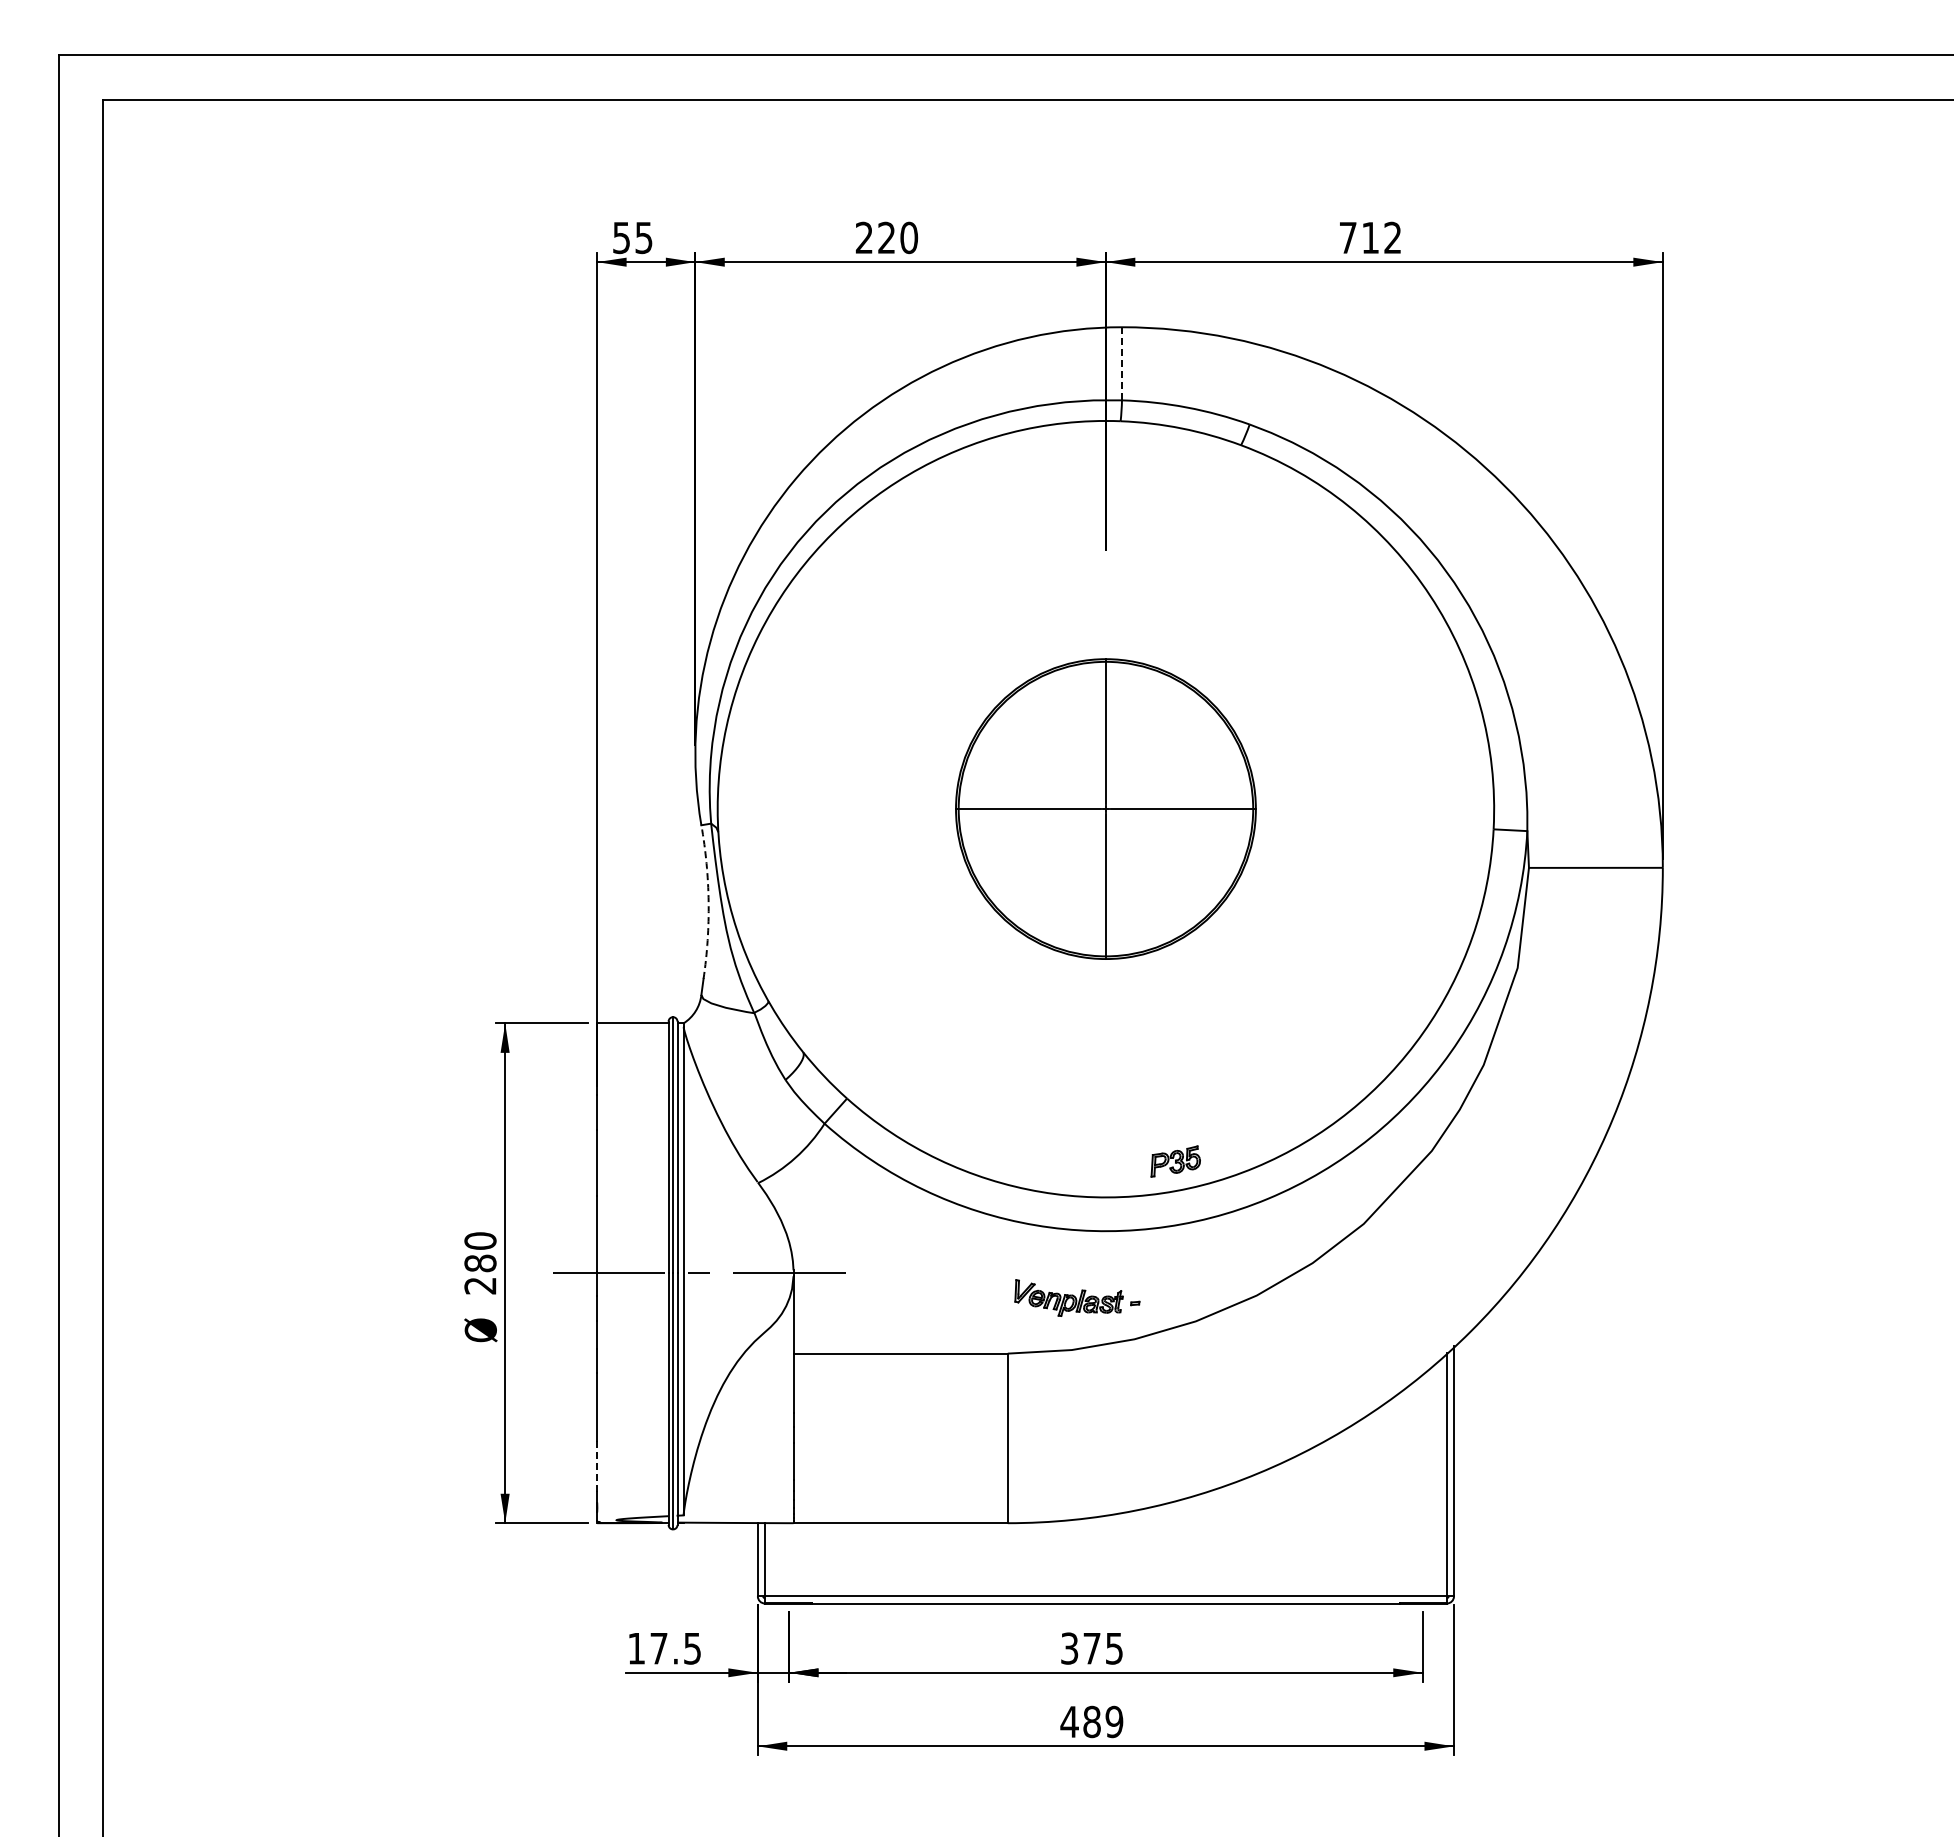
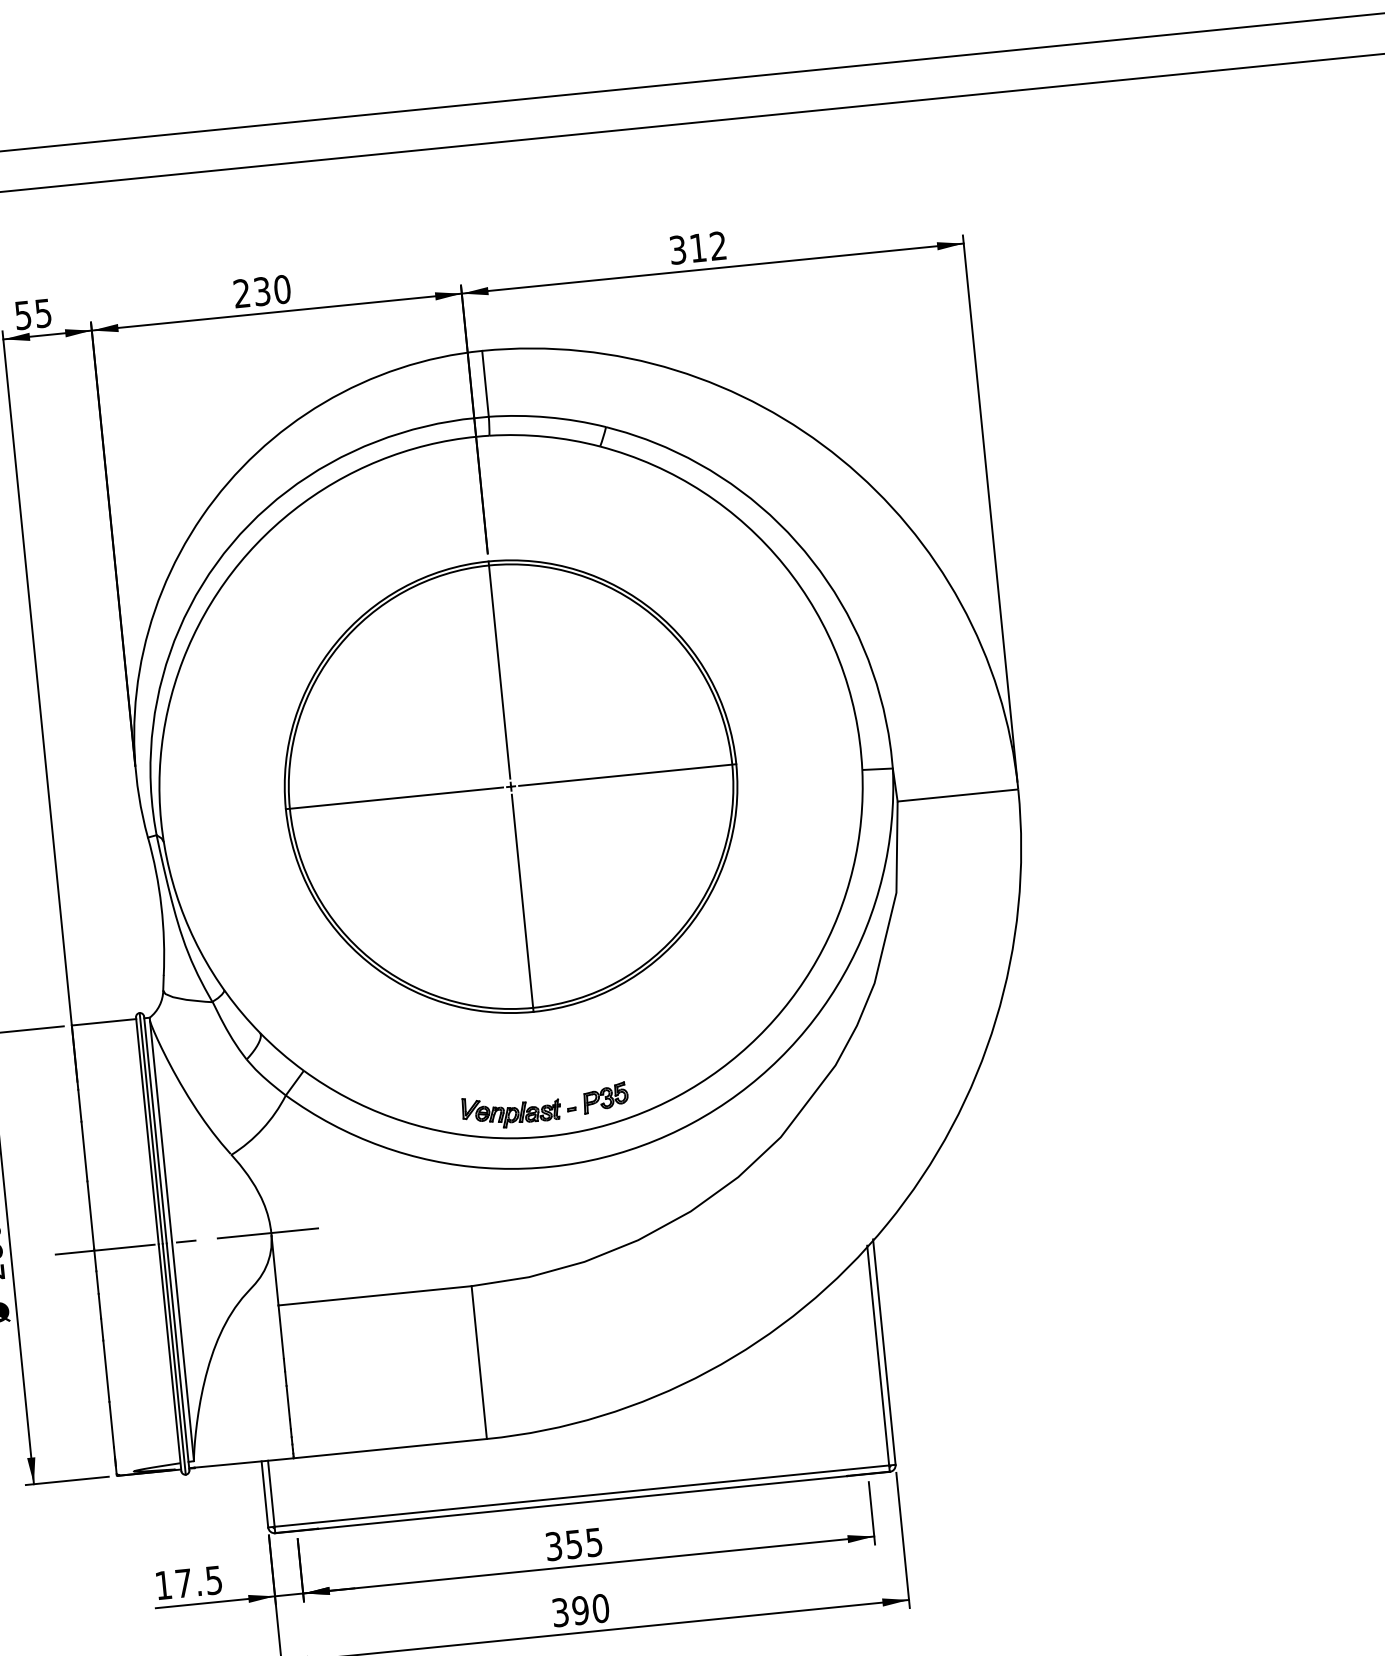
text: (1347, 237) -> (677, 249), 712 -> 312
text: (886, 238) -> (262, 292), 220 -> 230
line: (1121, 363) -> (485, 383), dashed -> solid
part: (1105, 808) -> (510, 786), size x1.67
arc: (708, 901) -> (161, 905), dashed -> solid
part: (1077, 1297) -> (519, 1109), moved
line: (597, 1465) -> (111, 1423), dashed -> solid
text: (1091, 1648) -> (573, 1544), 375 -> 355
text: (1091, 1721) -> (580, 1610), 489 -> 390

